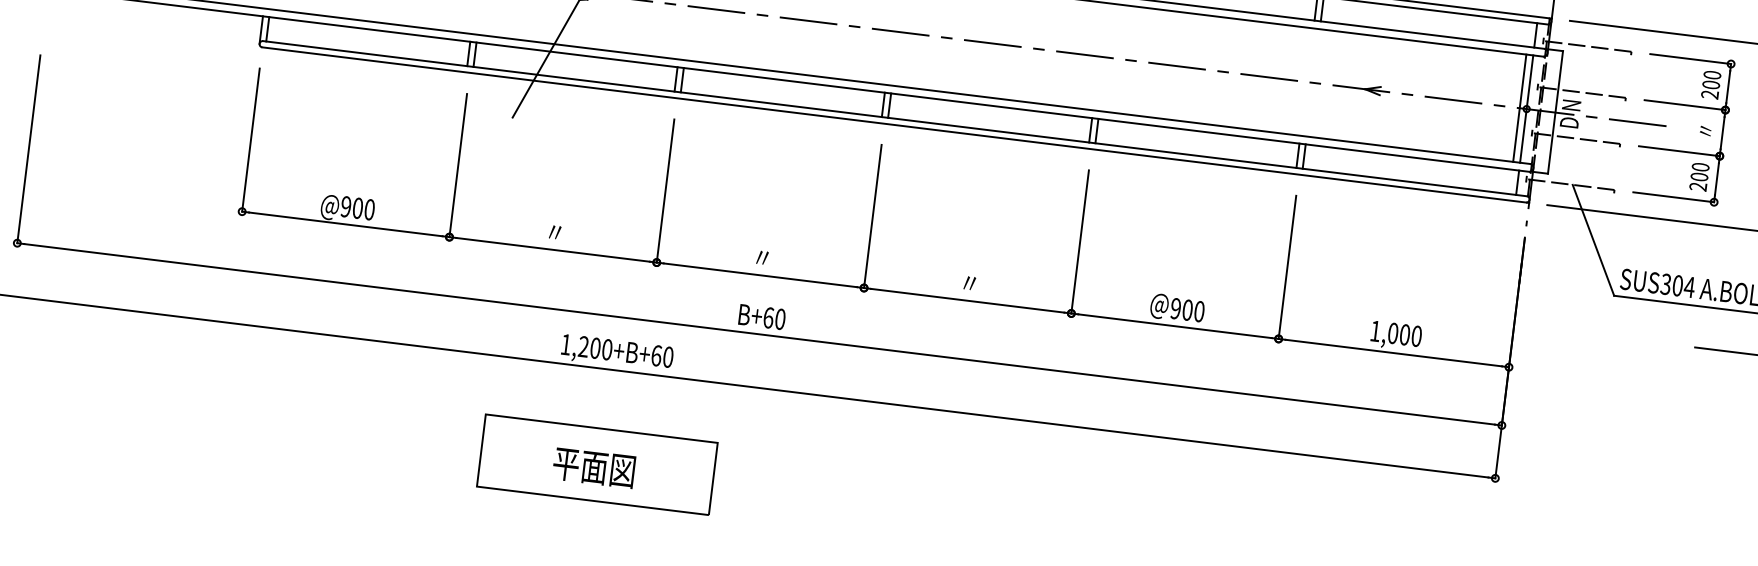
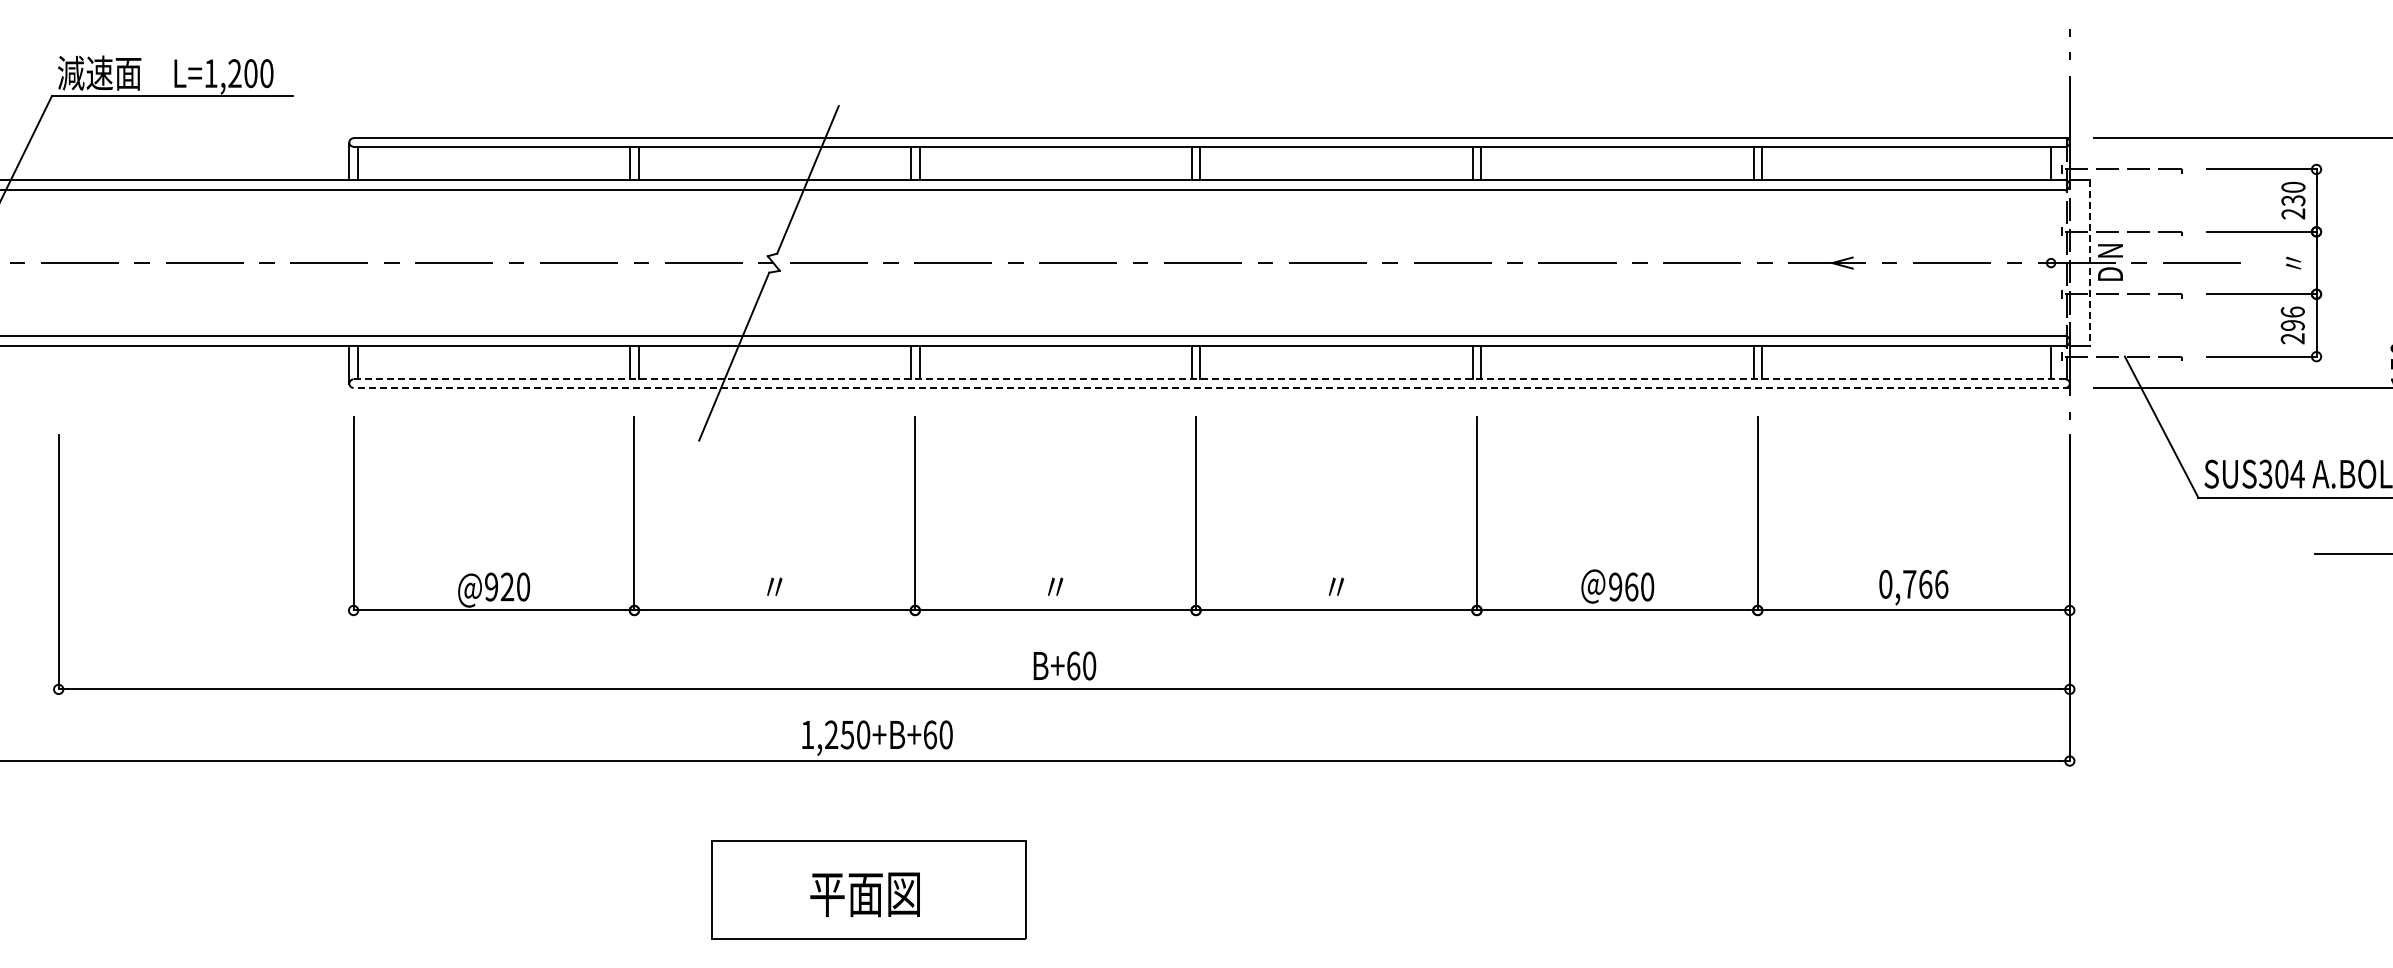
text: (1711, 84) -> (2293, 200), 200 -> 230
line: (1519, 107) -> (2041, 262), removed
line: (1527, 108) -> (2051, 262), removed
line: (1555, 112) -> (2090, 263), solid -> dashed
line: (894, 118) -> (1209, 379), solid -> dashed
line: (895, 124) -> (1211, 387), solid -> dashed
text: (1699, 171) -> (2292, 318), 200 -> 296
text: (357, 207) -> (507, 586), @900 -> @920
text: (1187, 309) -> (1631, 586), 900 -> 960
text: (1396, 333) -> (1913, 583), 1,000 -> 0,766
text: (595, 347) -> (847, 734), 1,200+B+60 -> 1,250+B+60

